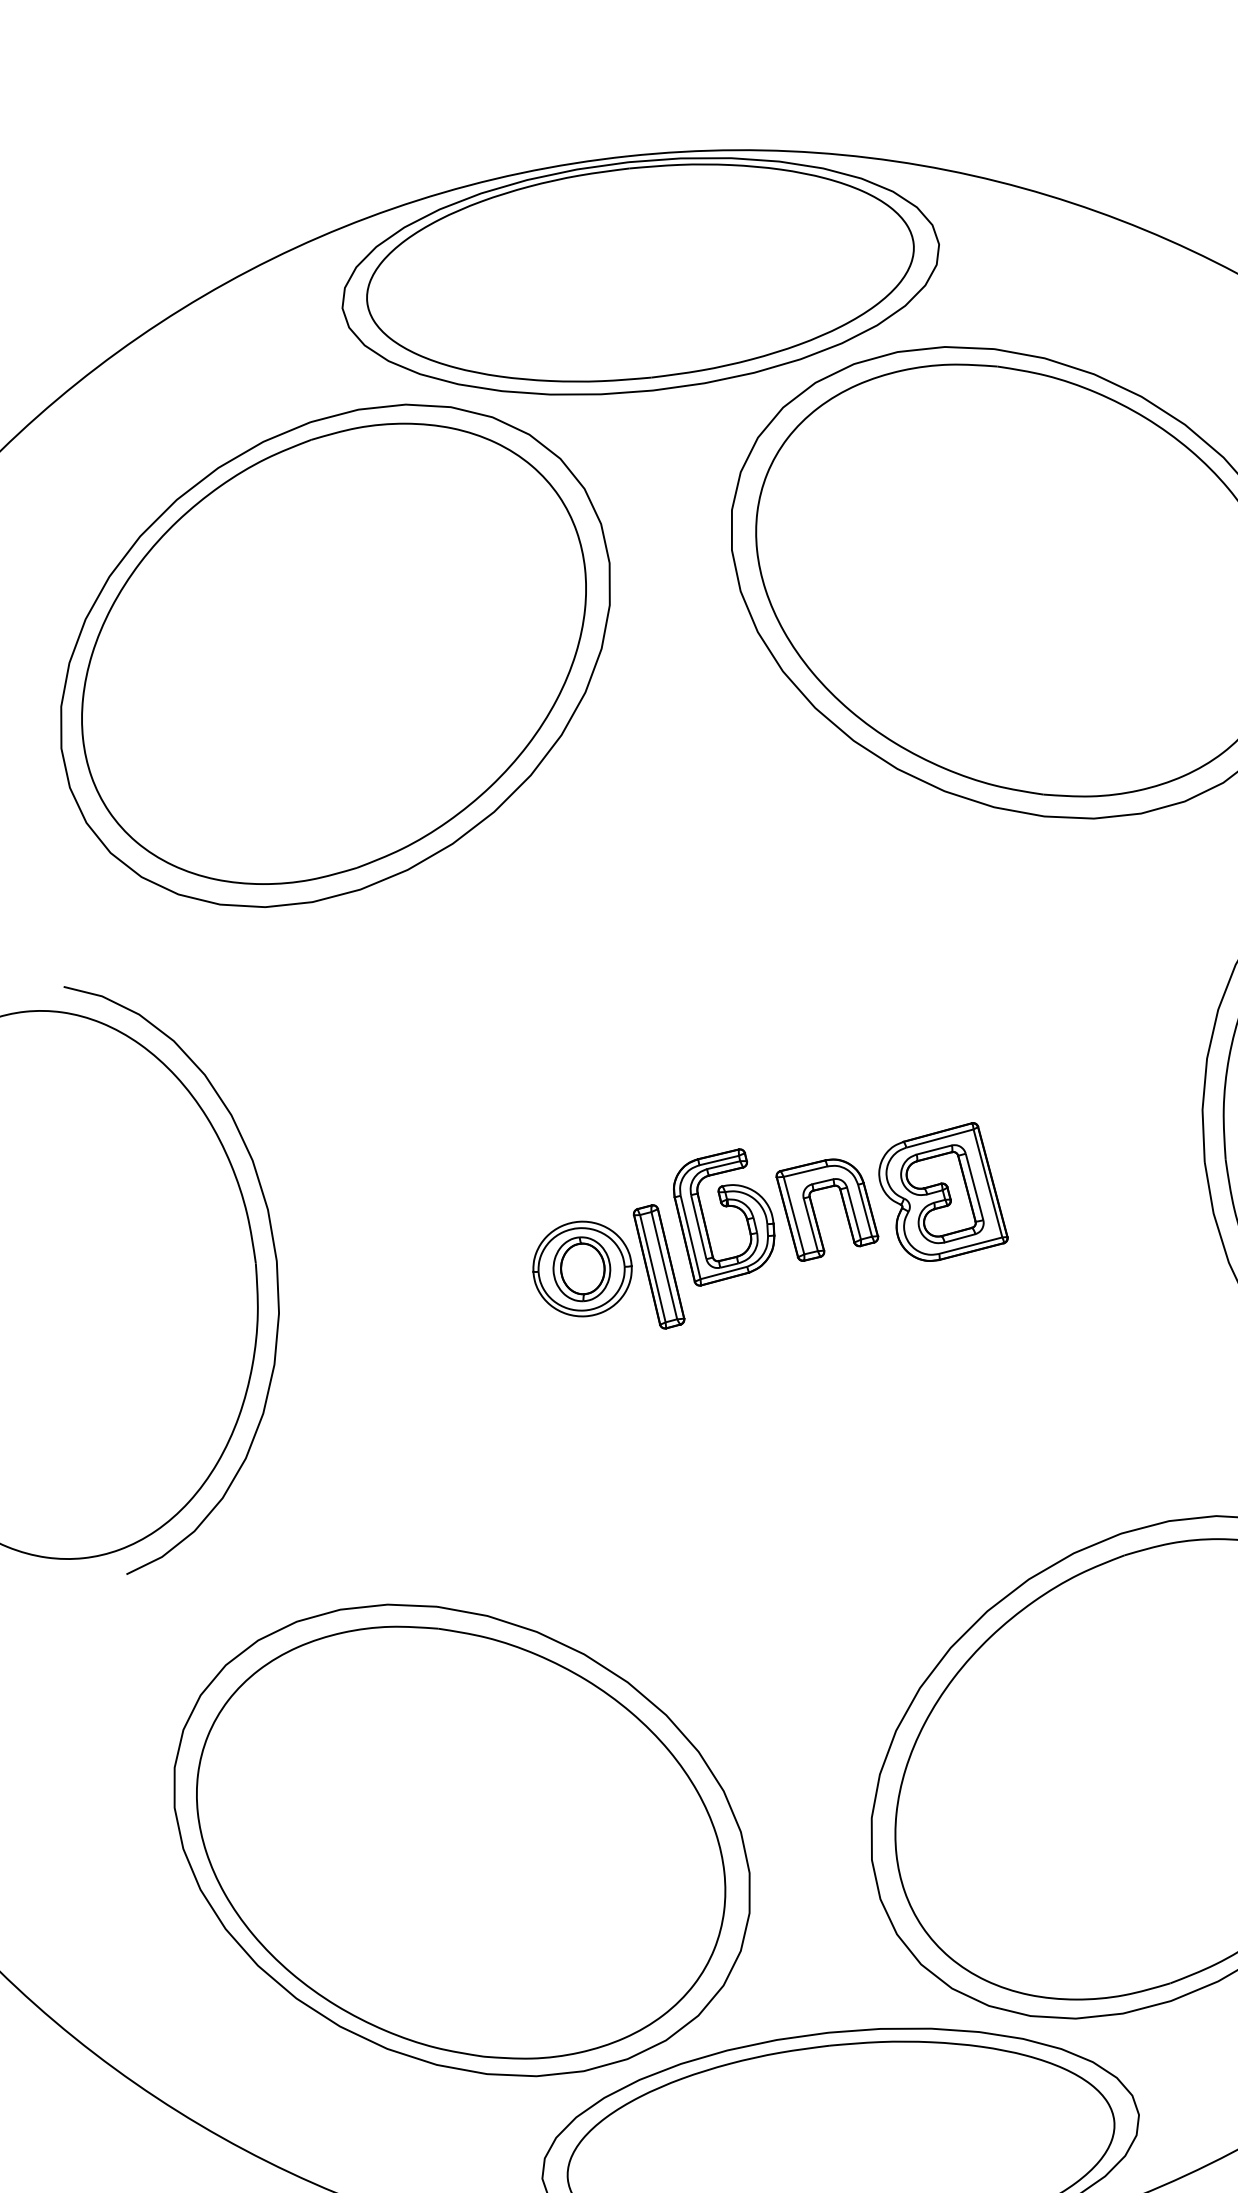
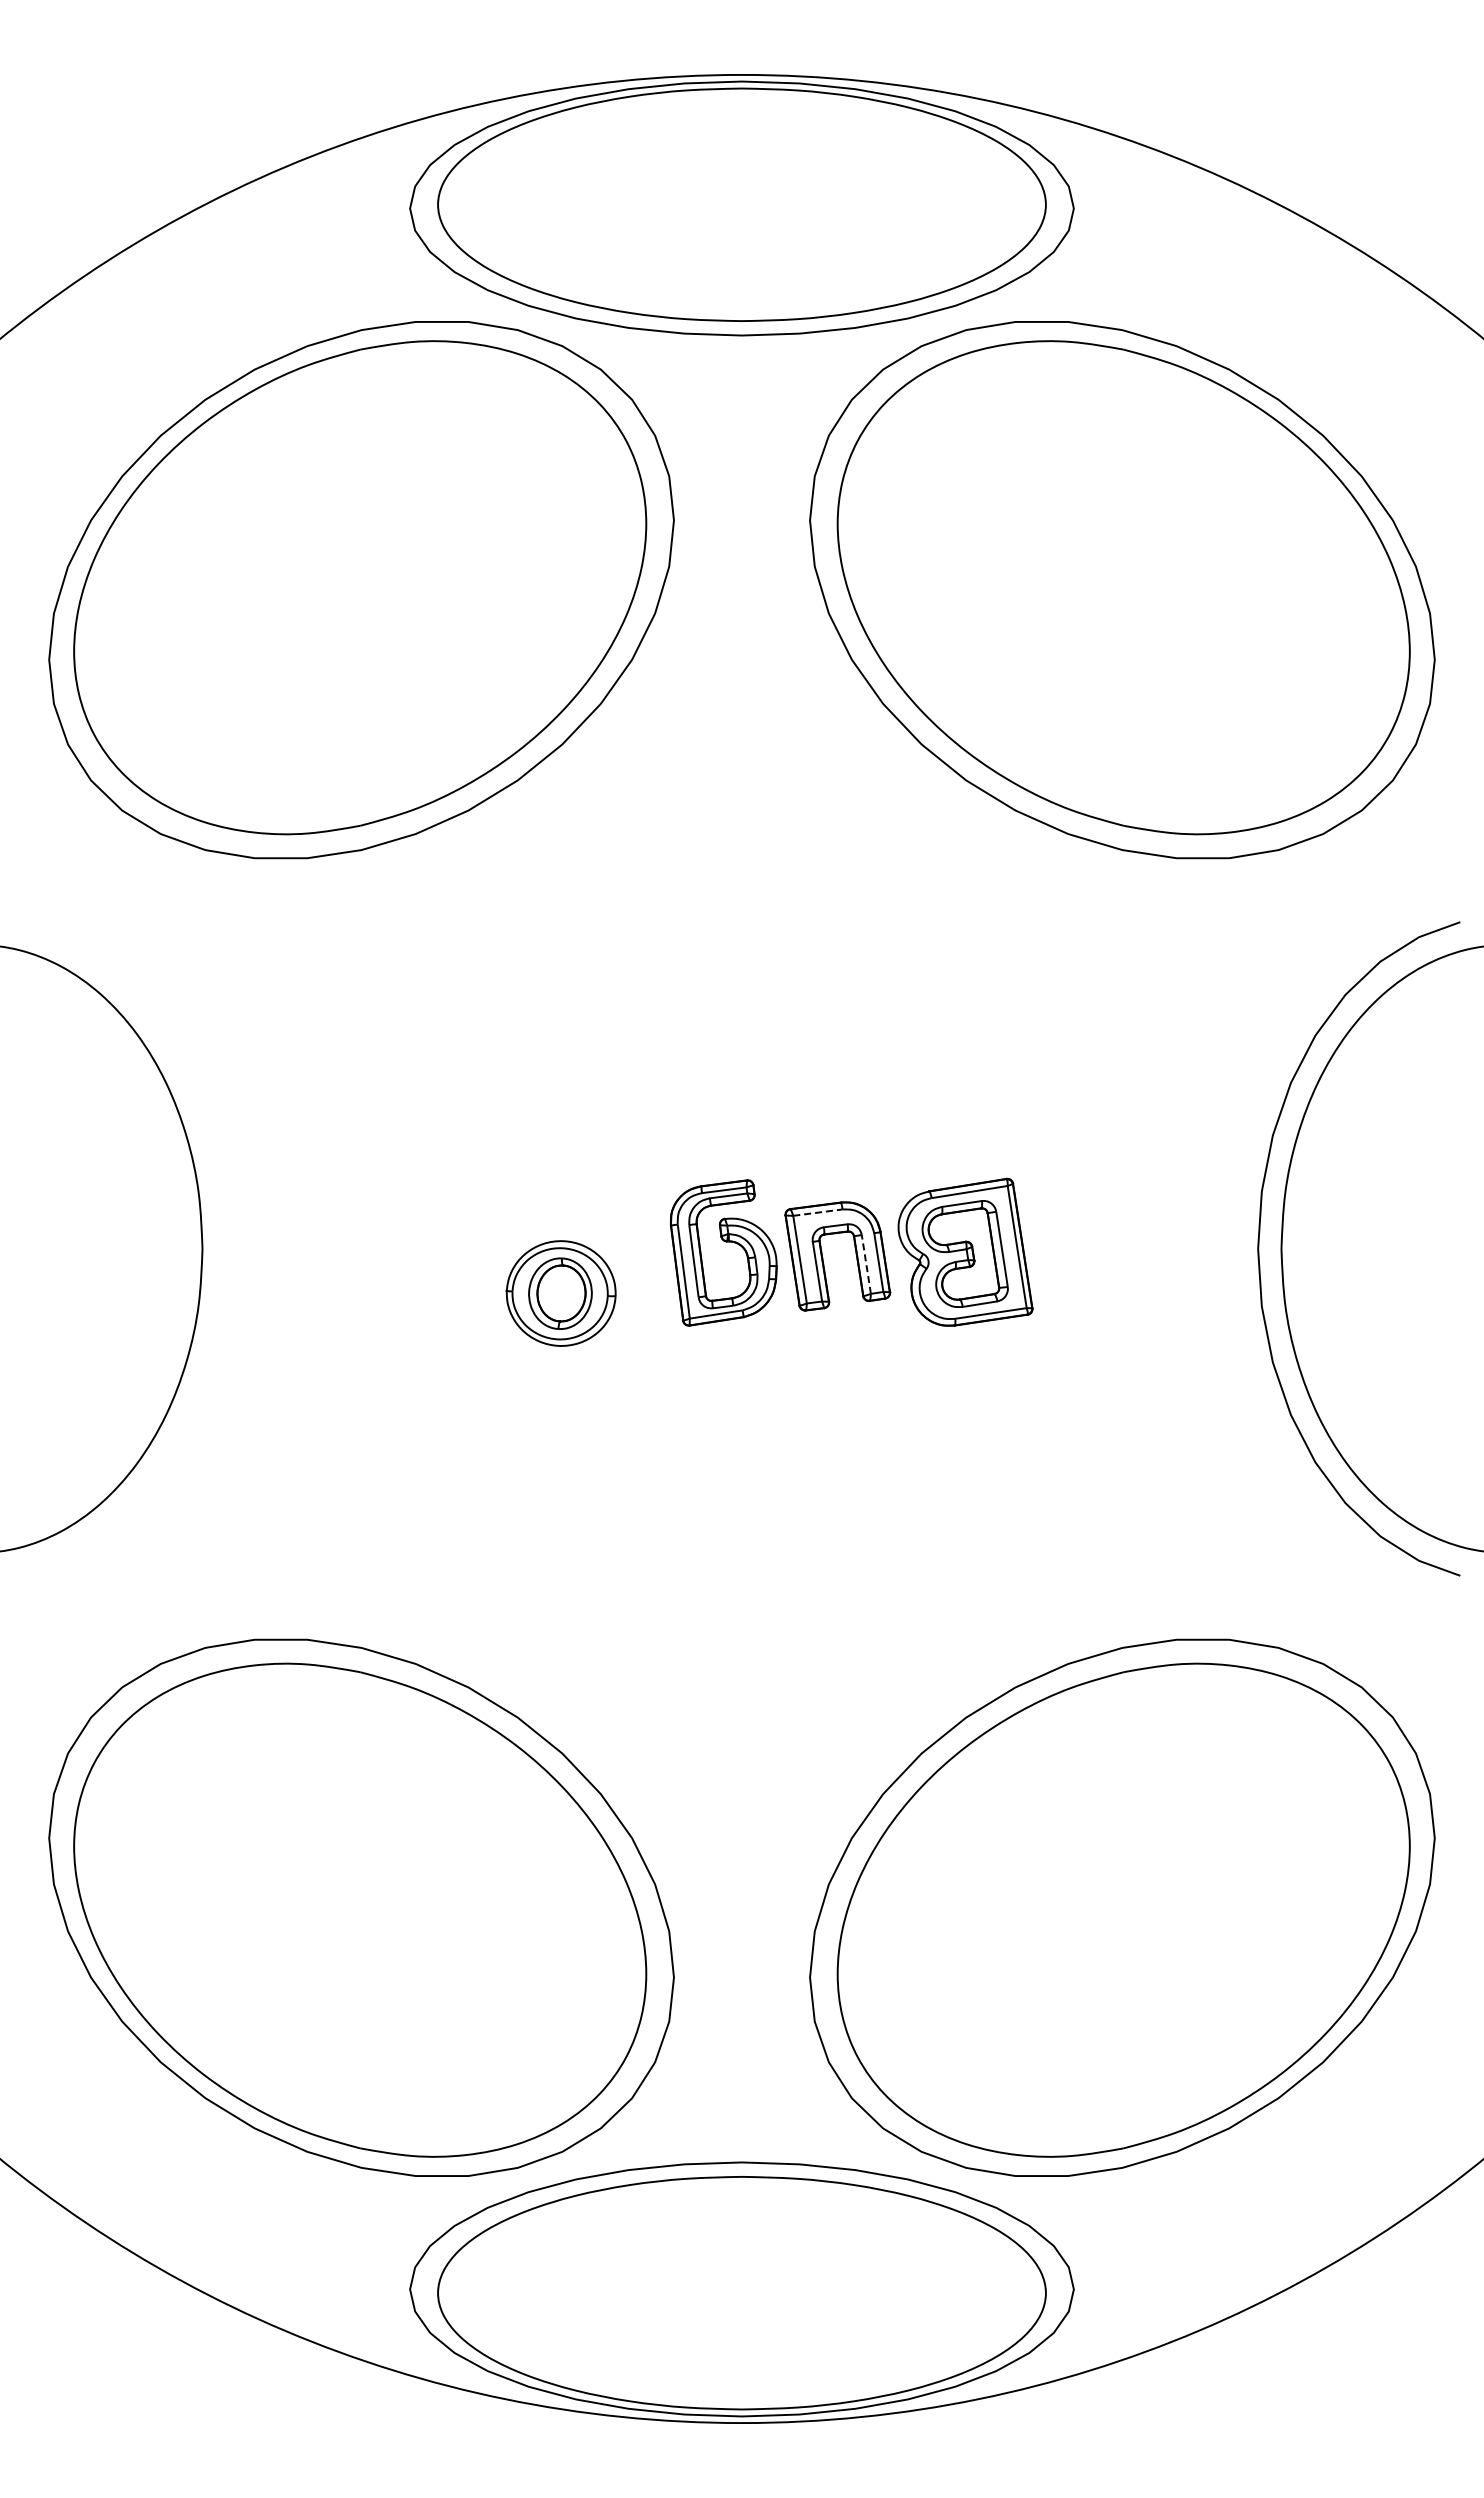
line: (805, 1171) -> (817, 1212), solid -> dashed
line: (854, 1213) -> (866, 1264), solid -> dashed
curve: (275, 1260) -> (224, 1248), removed
part: (658, 1266) -> (645, 1299), removed

